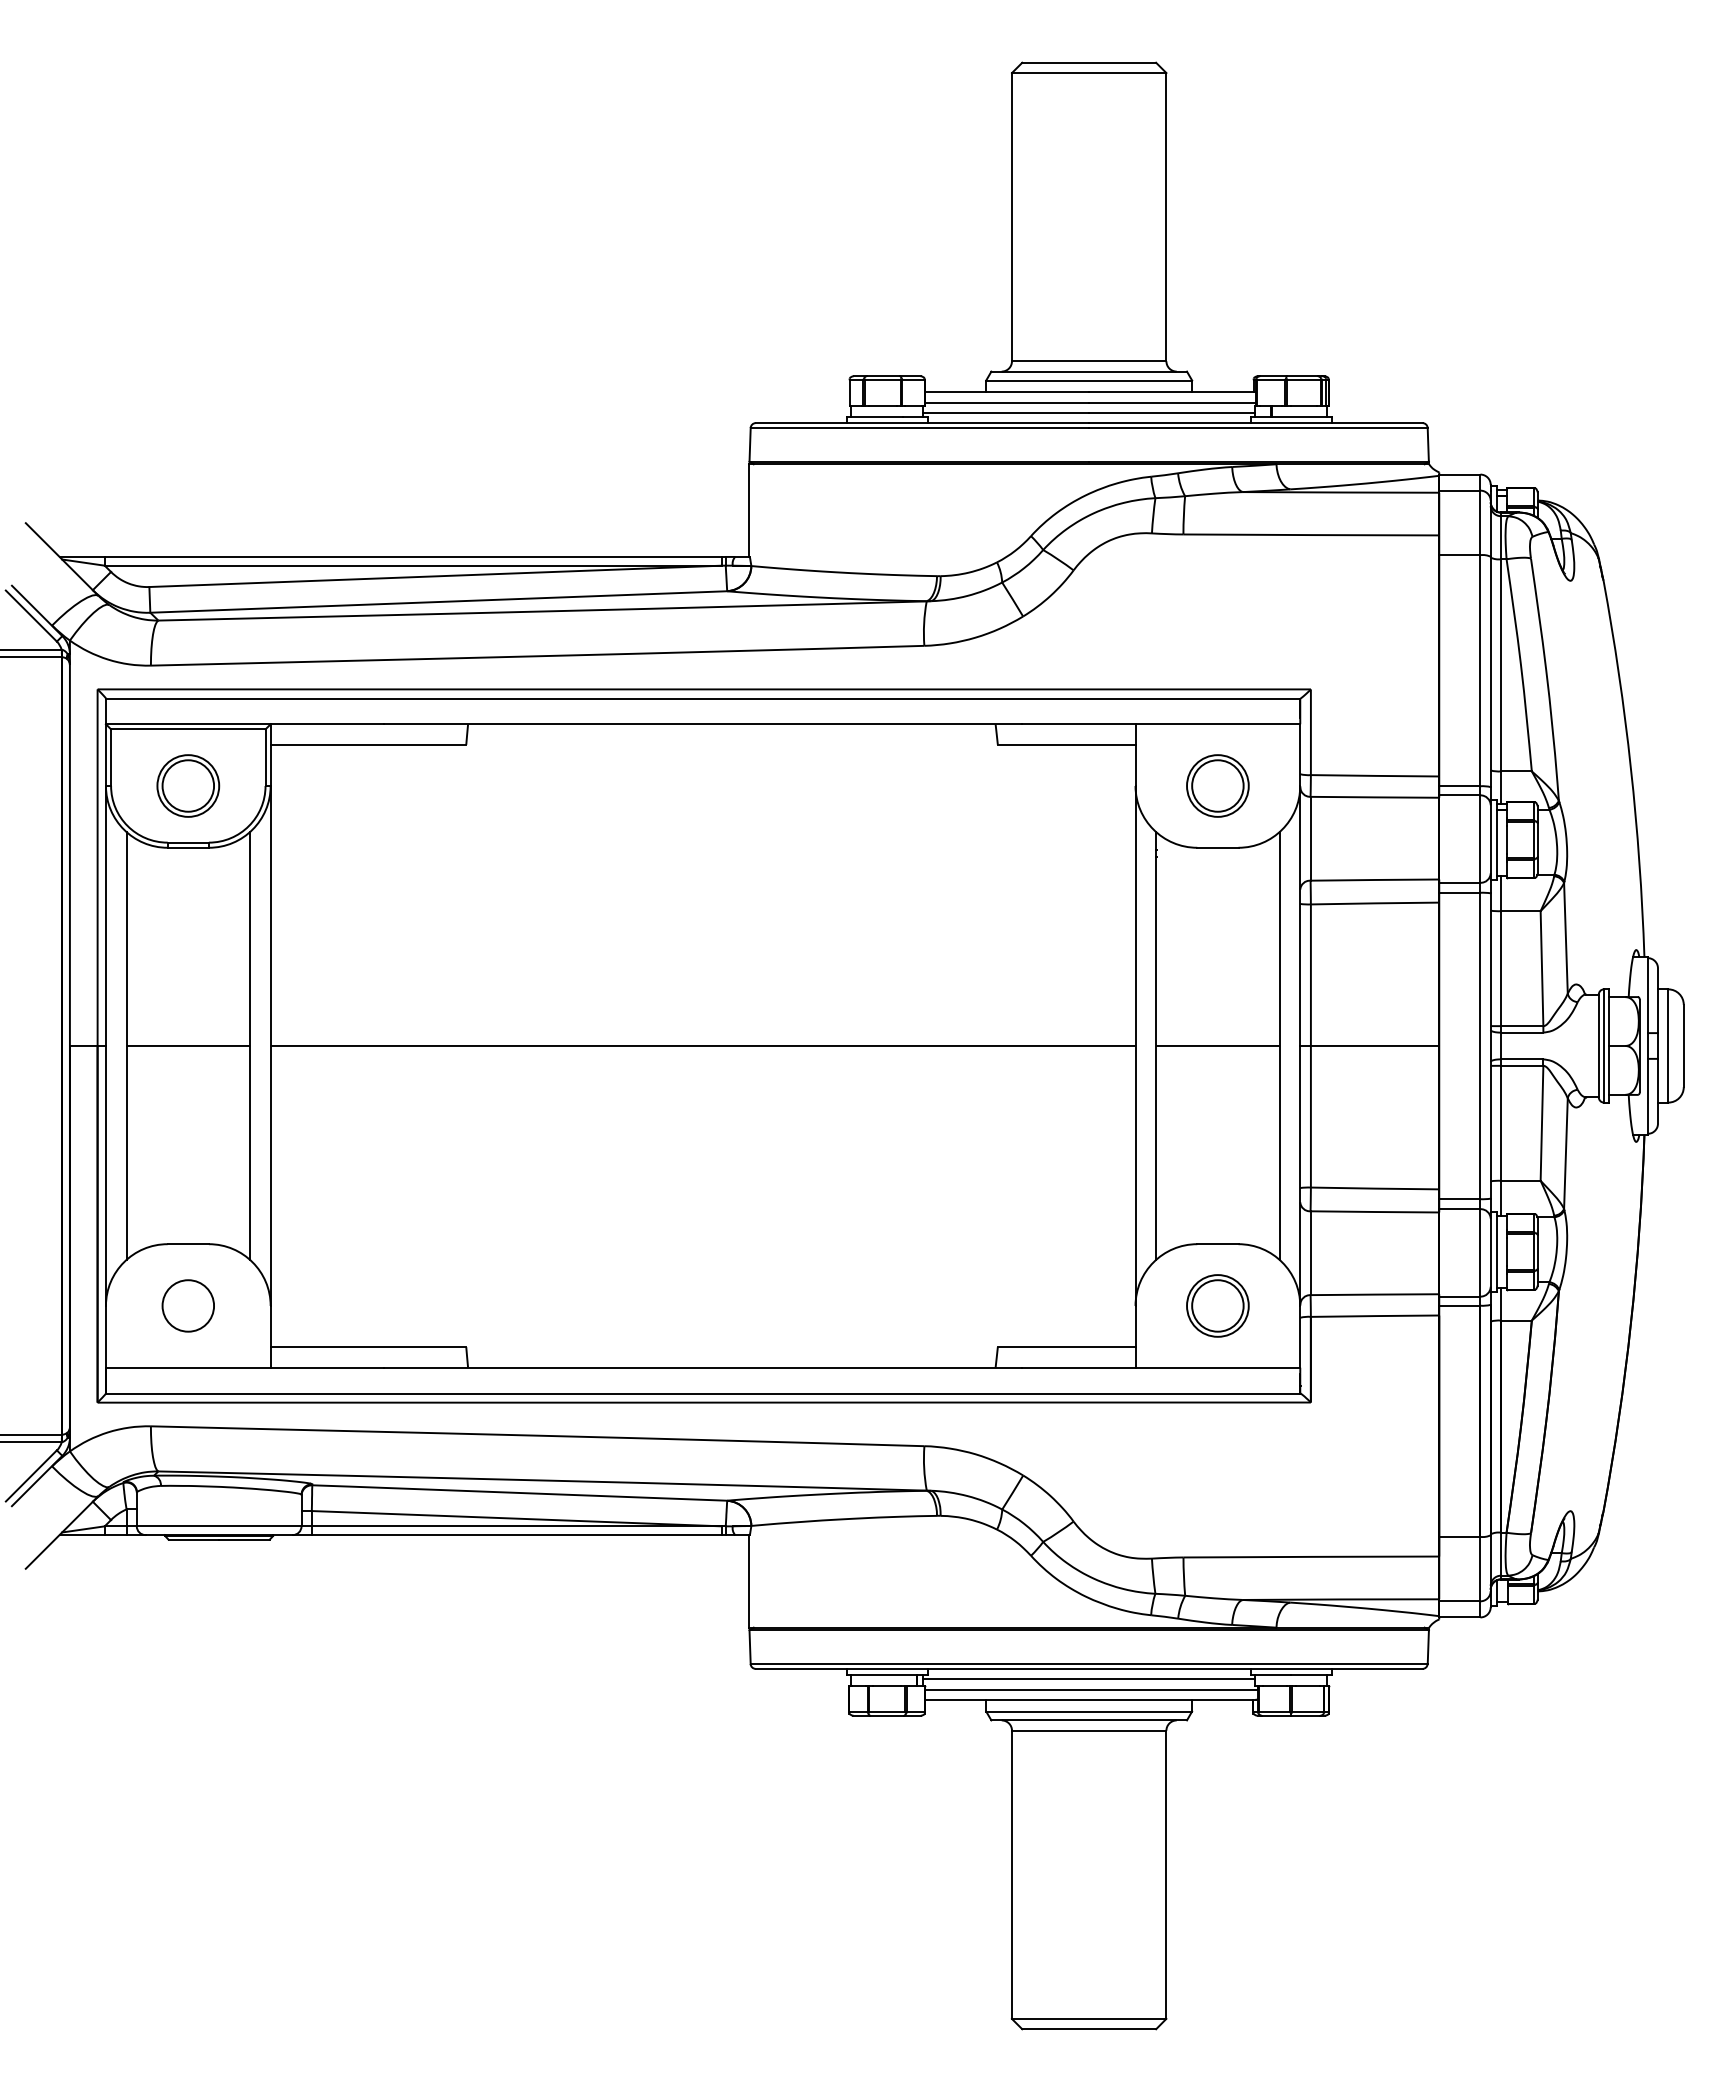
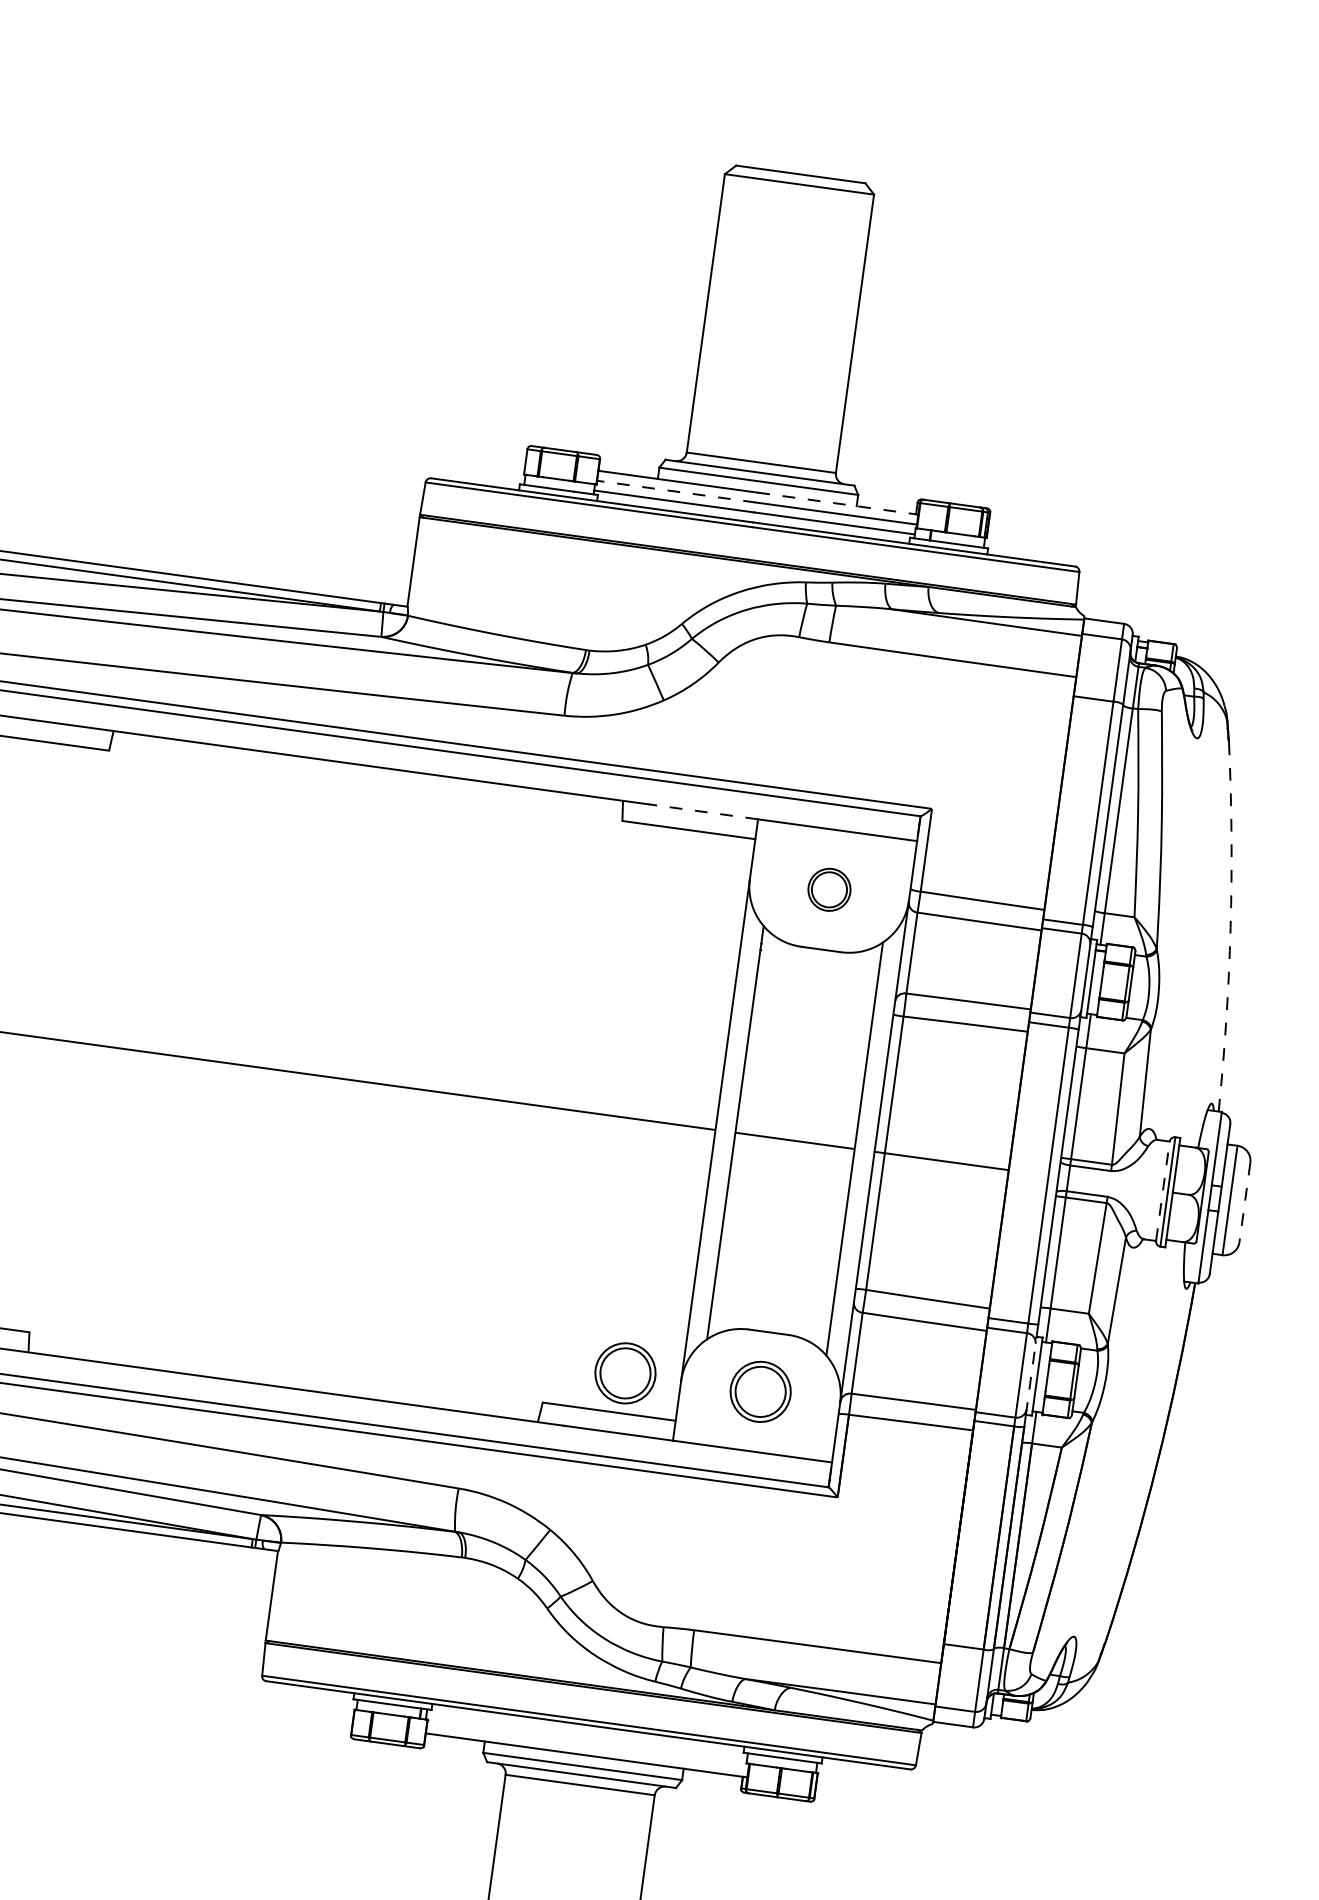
line: (1173, 392) -> (838, 504), solid -> dashed
line: (1006, 402) -> (676, 491), solid -> dashed
line: (1078, 724) -> (702, 812), solid -> dashed
arc: (1630, 768) -> (1230, 927), solid -> dashed
part: (1217, 785) -> (829, 889), size x0.7
line: (1598, 1045) -> (1162, 1190), solid -> dashed
line: (1683, 1046) -> (1244, 1202), solid -> dashed
line: (1490, 1251) -> (1031, 1375), solid -> dashed
part: (1077, 1305) -> (625, 1372), added
line: (1089, 1679) -> (587, 1735), removed
line: (1091, 1689) -> (587, 1745), removed

